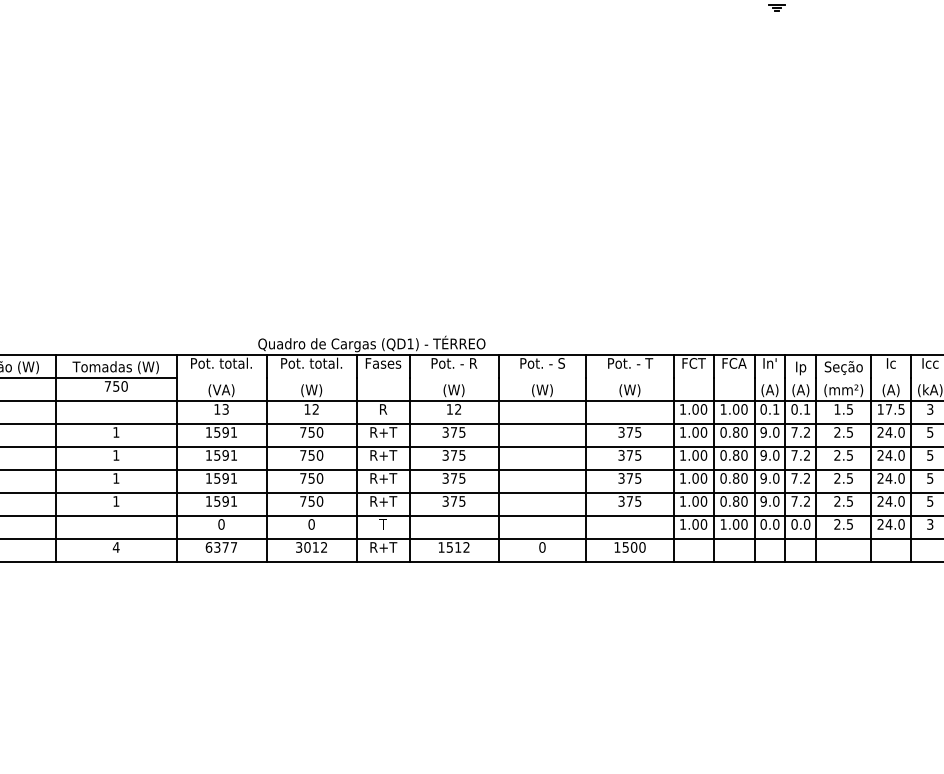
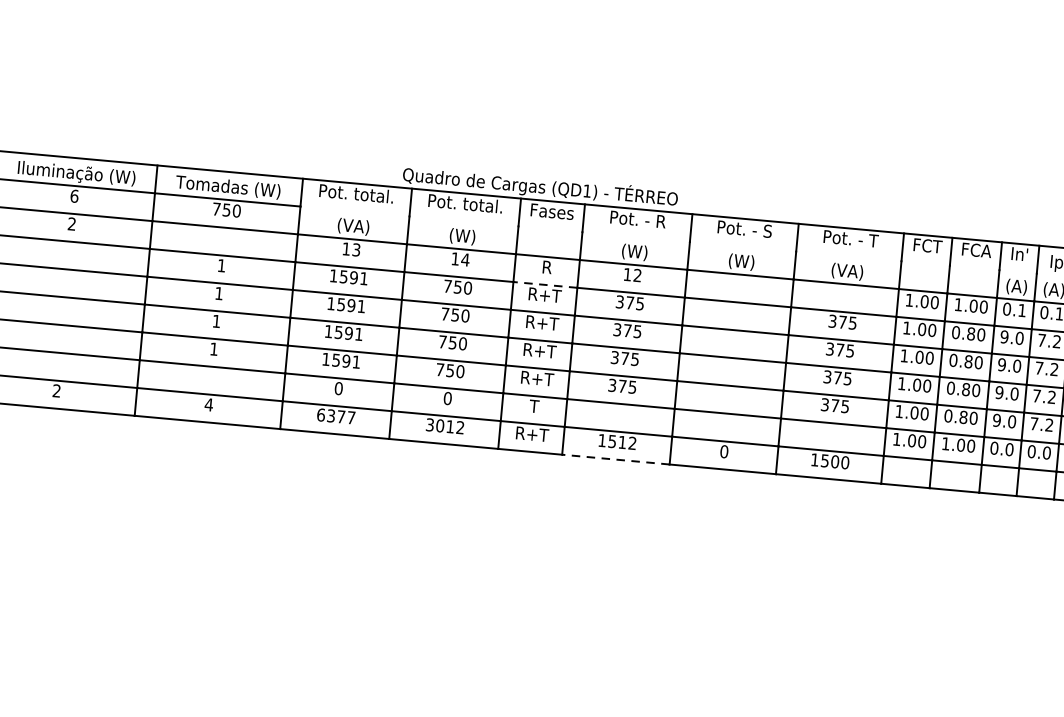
text: (629, 390) -> (846, 271), (W) -> (VA)
text: (315, 409) -> (465, 259), 12 -> 14
line: (382, 423) -> (544, 284), solid -> dashed
line: (453, 562) -> (615, 460), solid -> dashed

